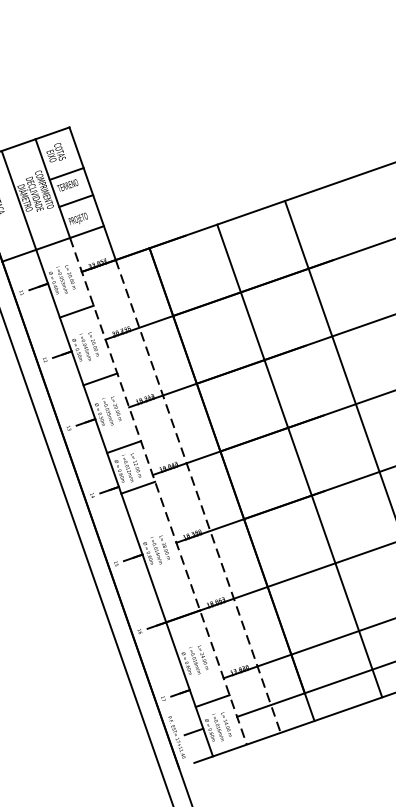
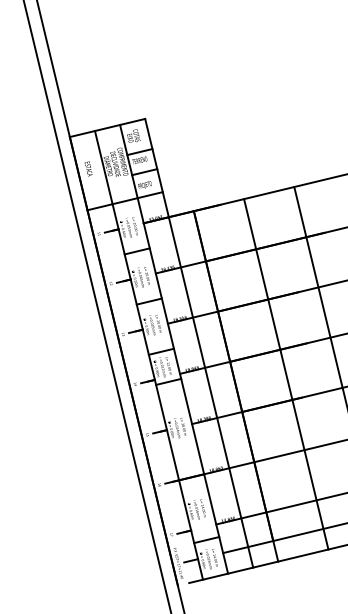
line: (159, 492) -> (183, 386), dashed -> solid
line: (198, 496) -> (211, 392), dashed -> solid

